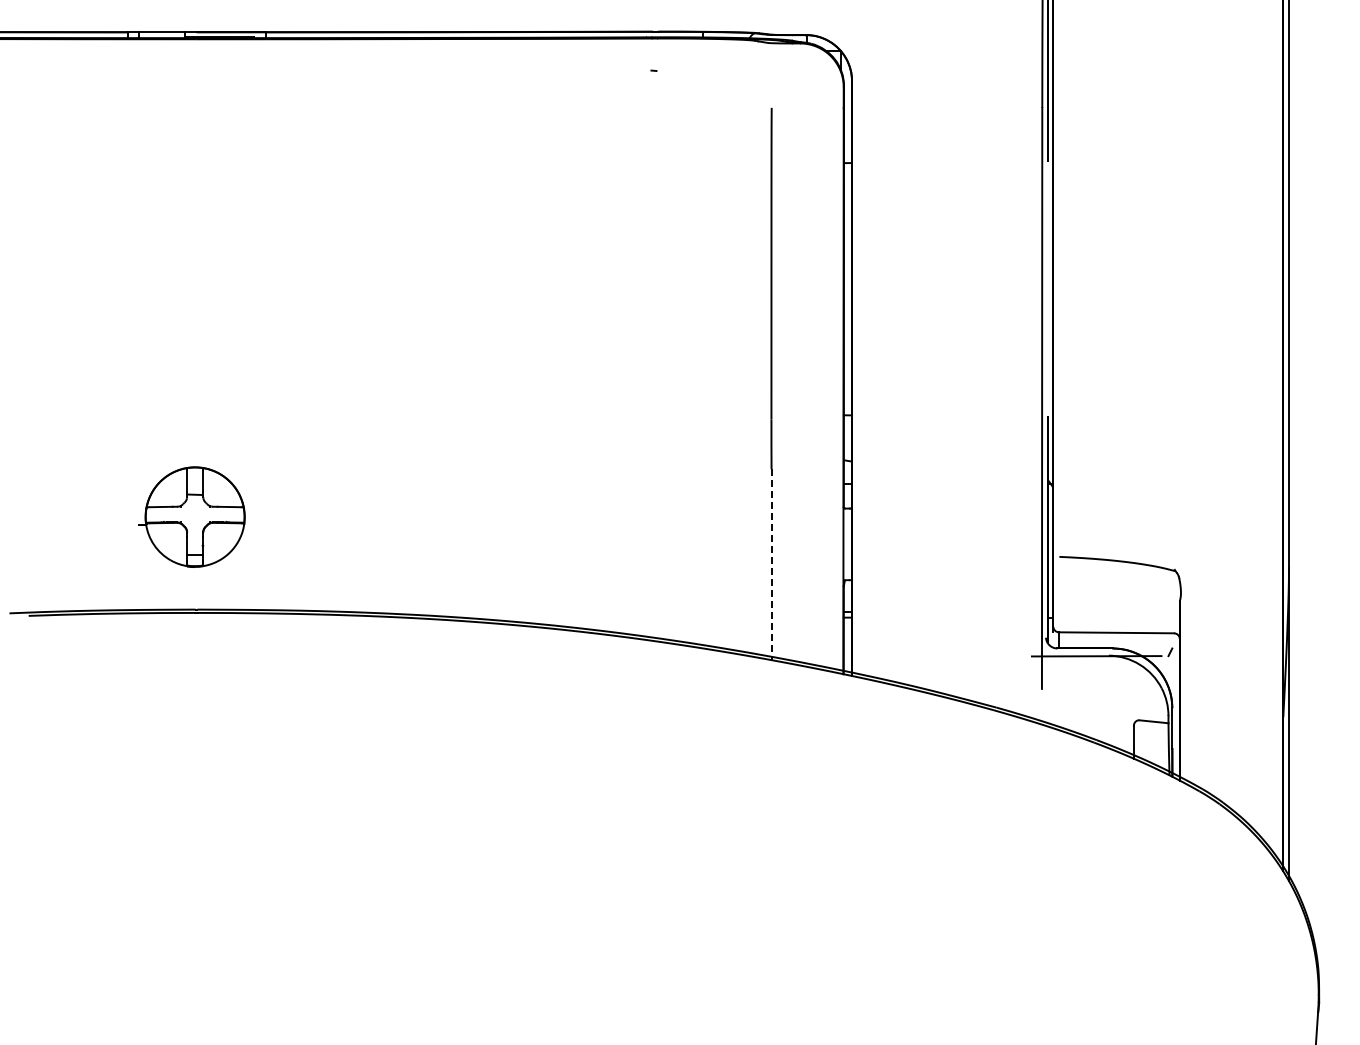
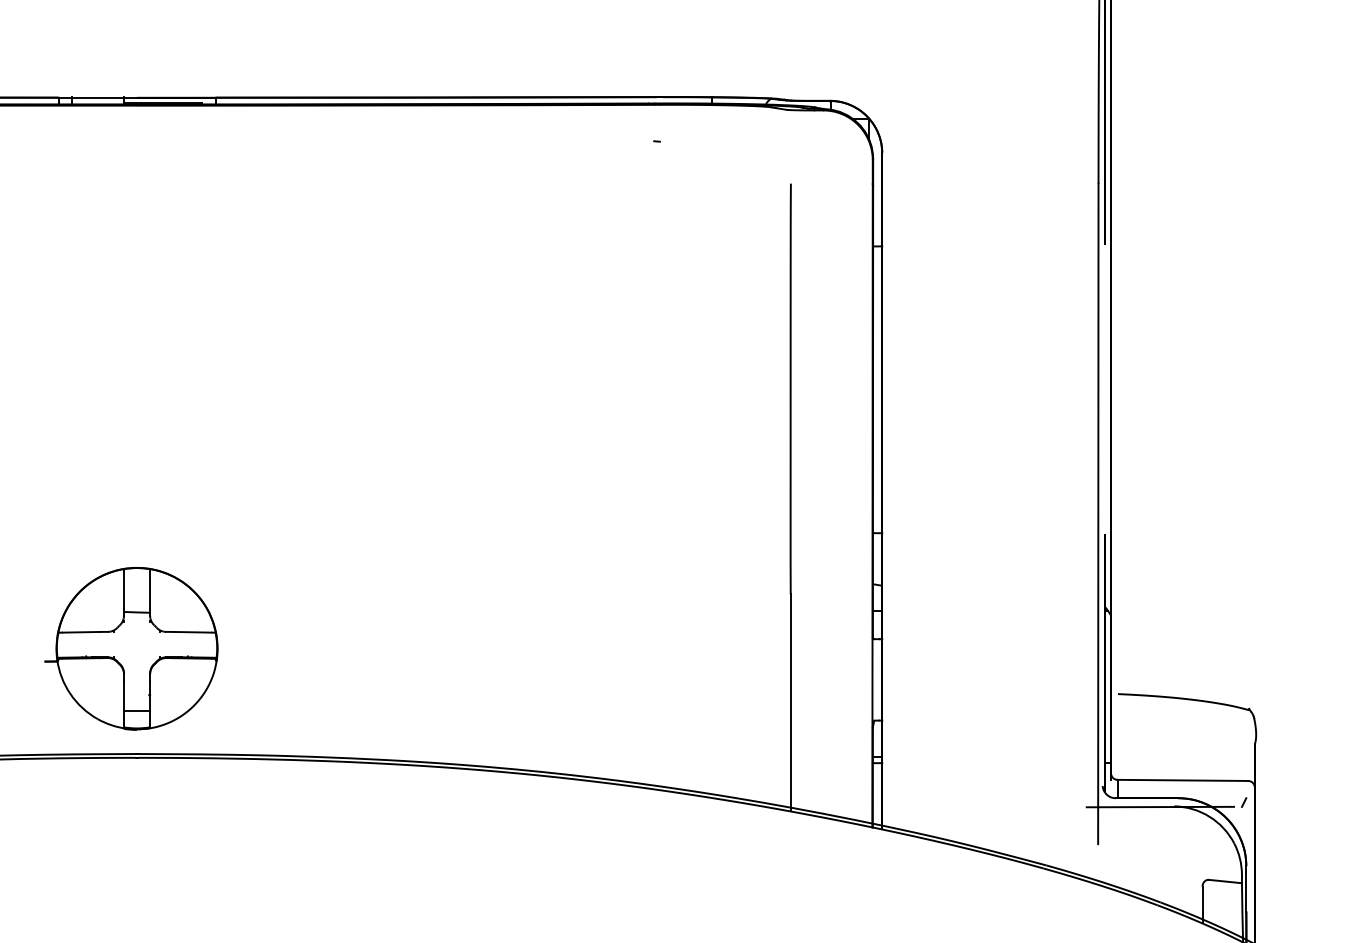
part: (191, 517) -> (131, 649), size x1.43
line: (771, 565) -> (790, 703), dashed -> solid

